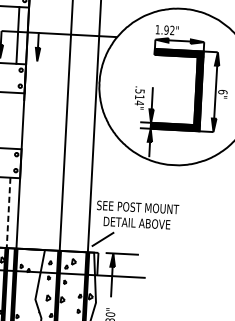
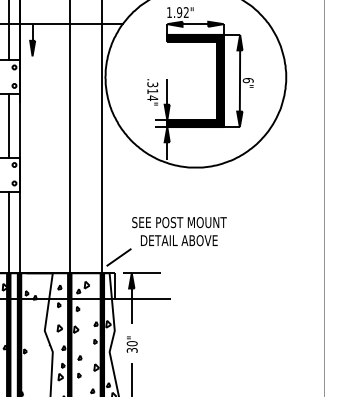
text: (140, 91) -> (153, 84), .514" -> .314"
line: (13, 120) -> (8, 125), added
line: (8, 212) -> (8, 232), dashed -> solid
text: (137, 215) -> (179, 231), moved

